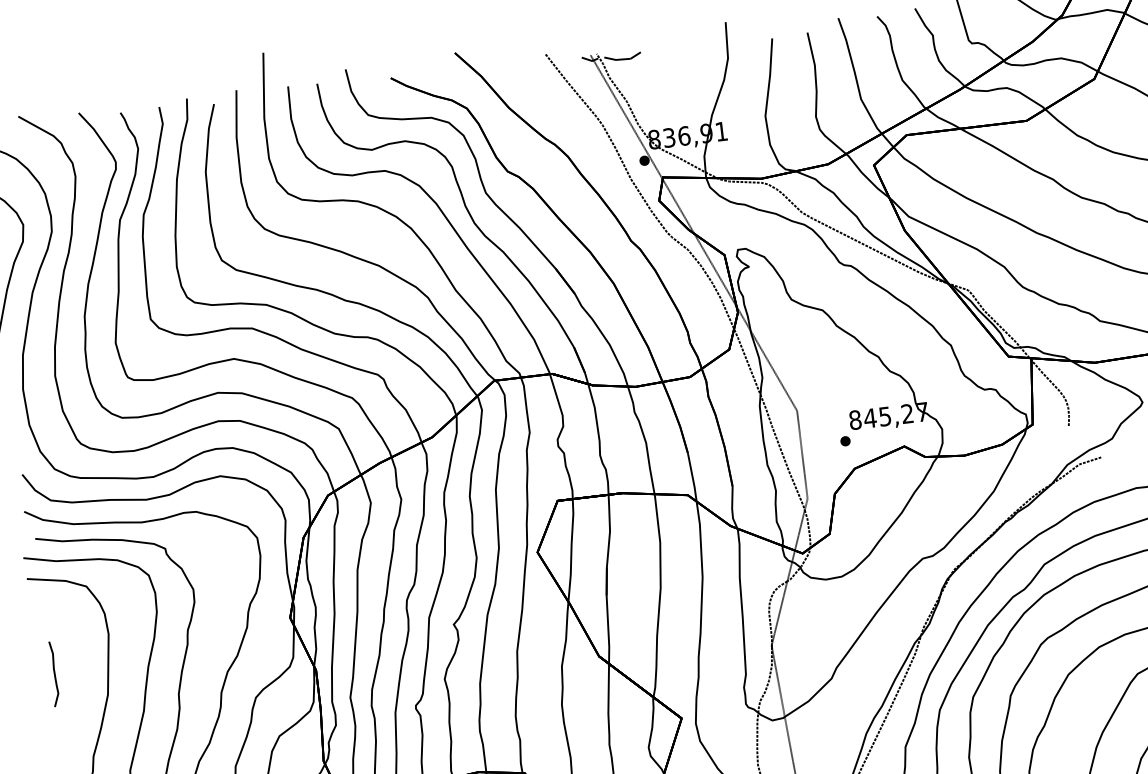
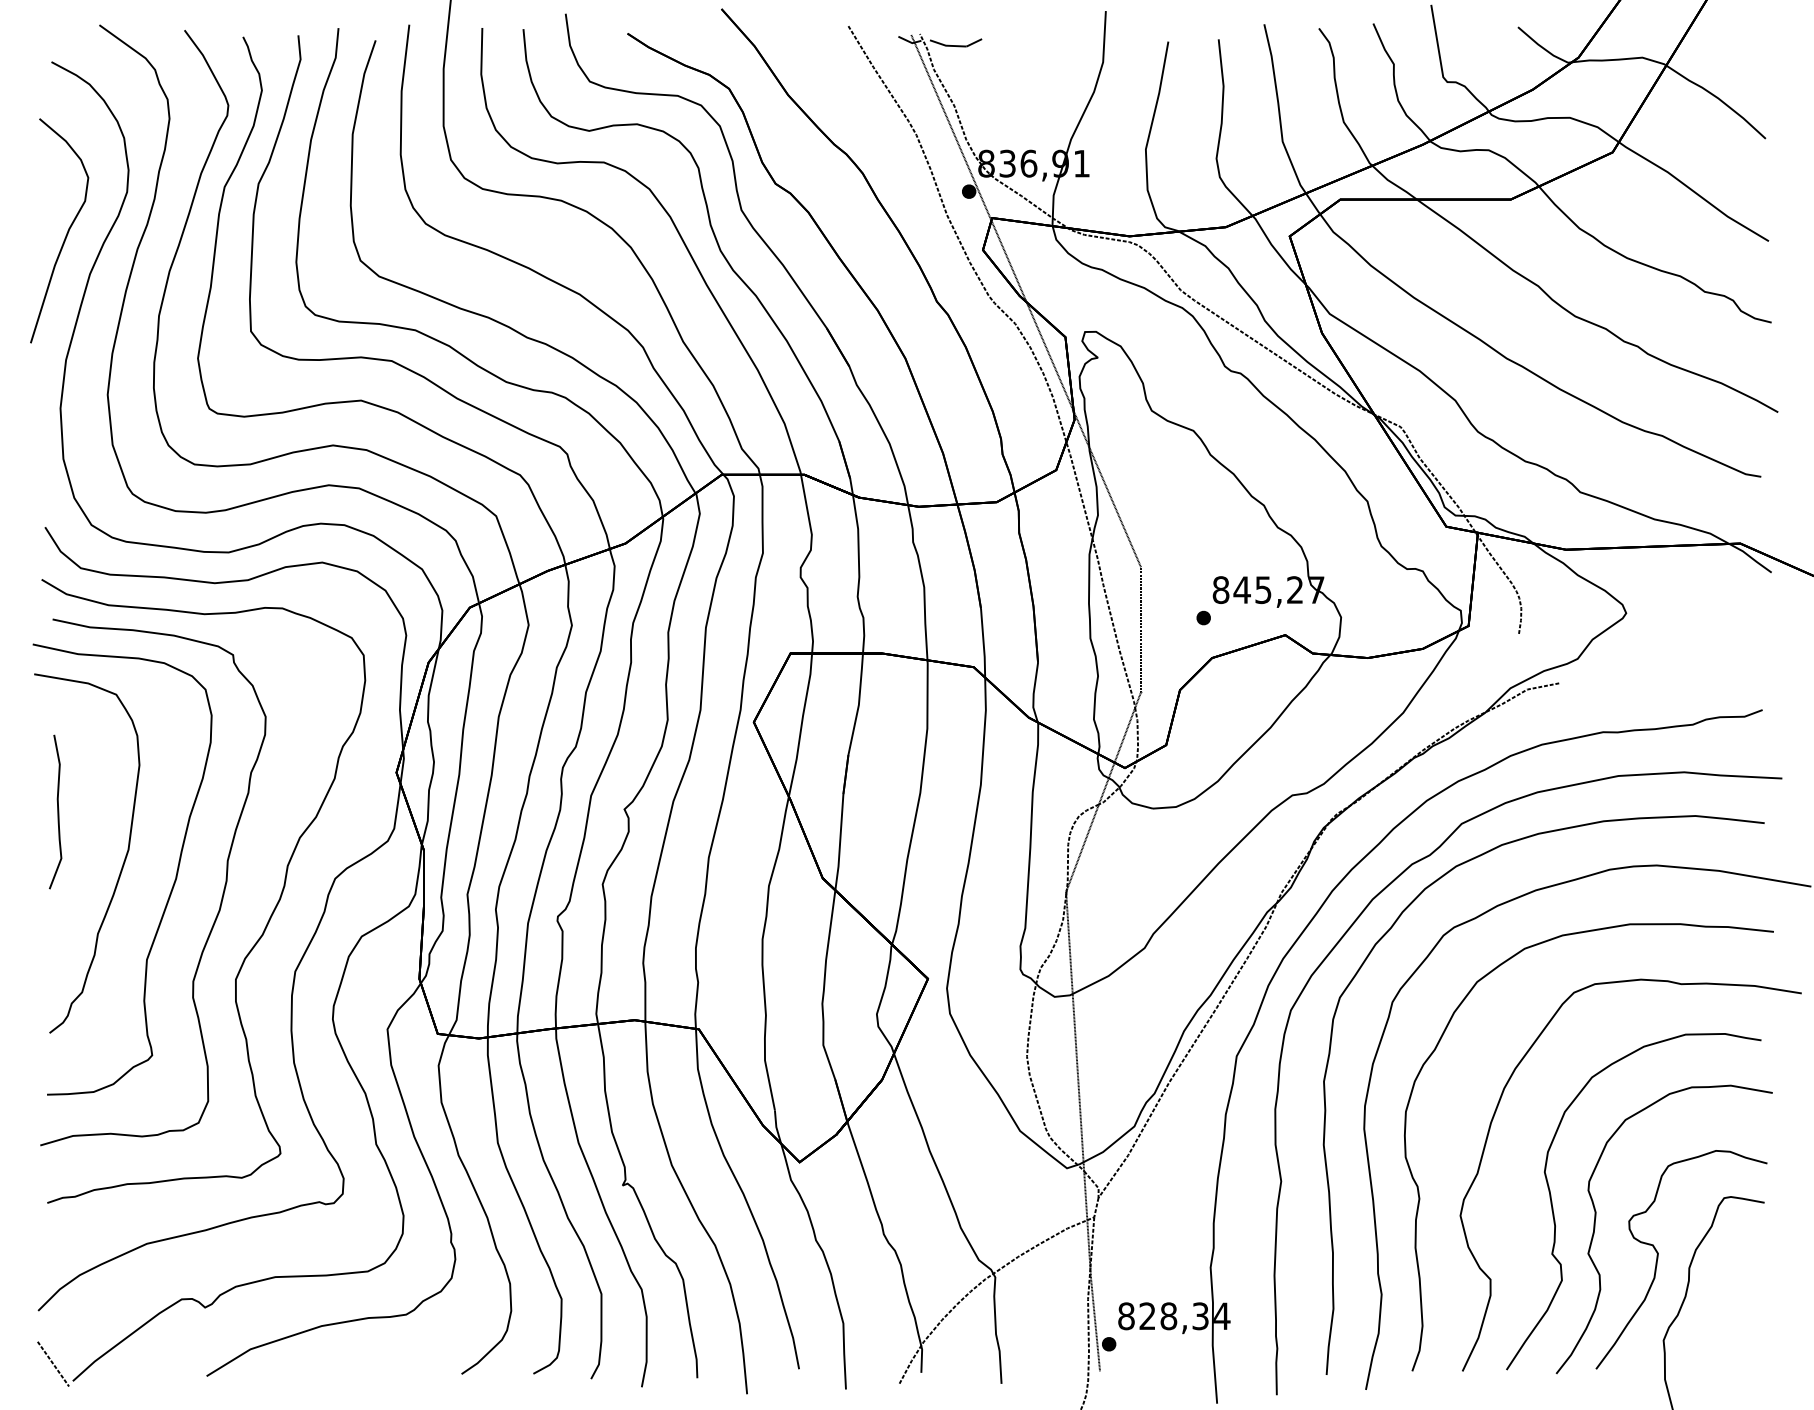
part: (53, 673) -> (55, 811), size x1.67

